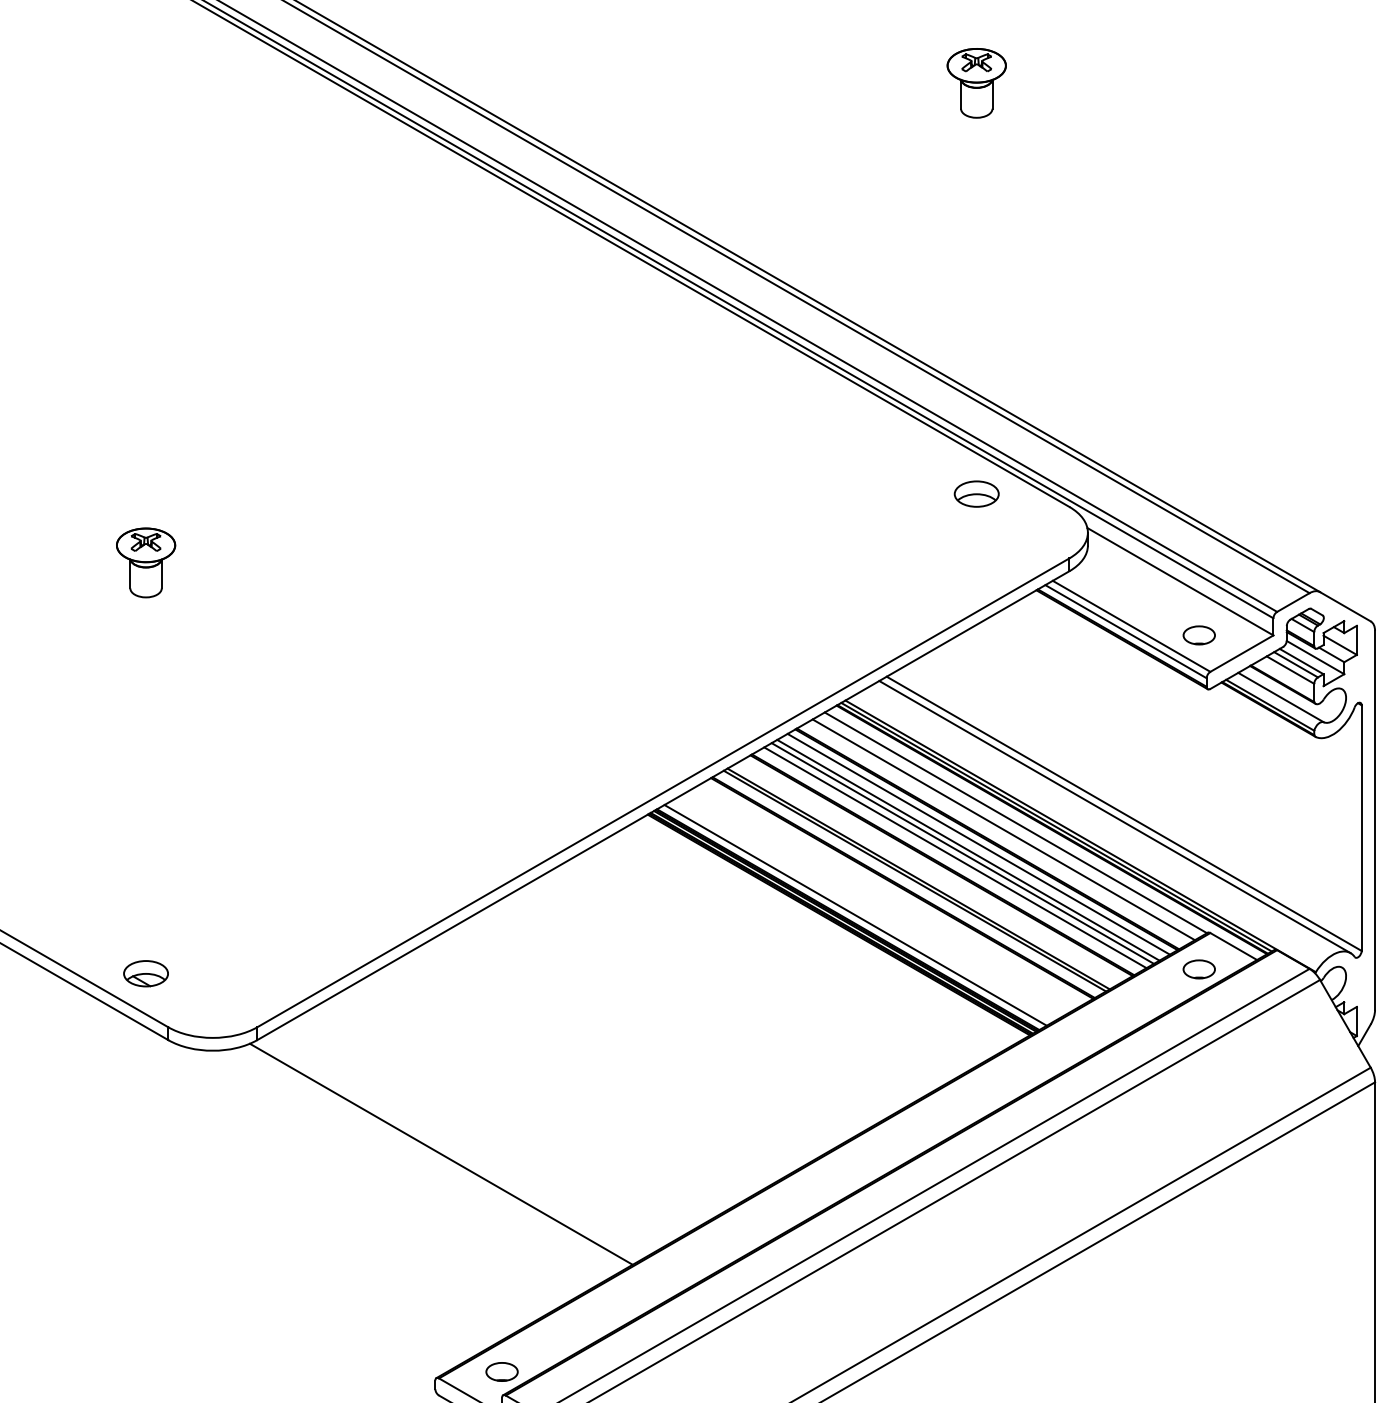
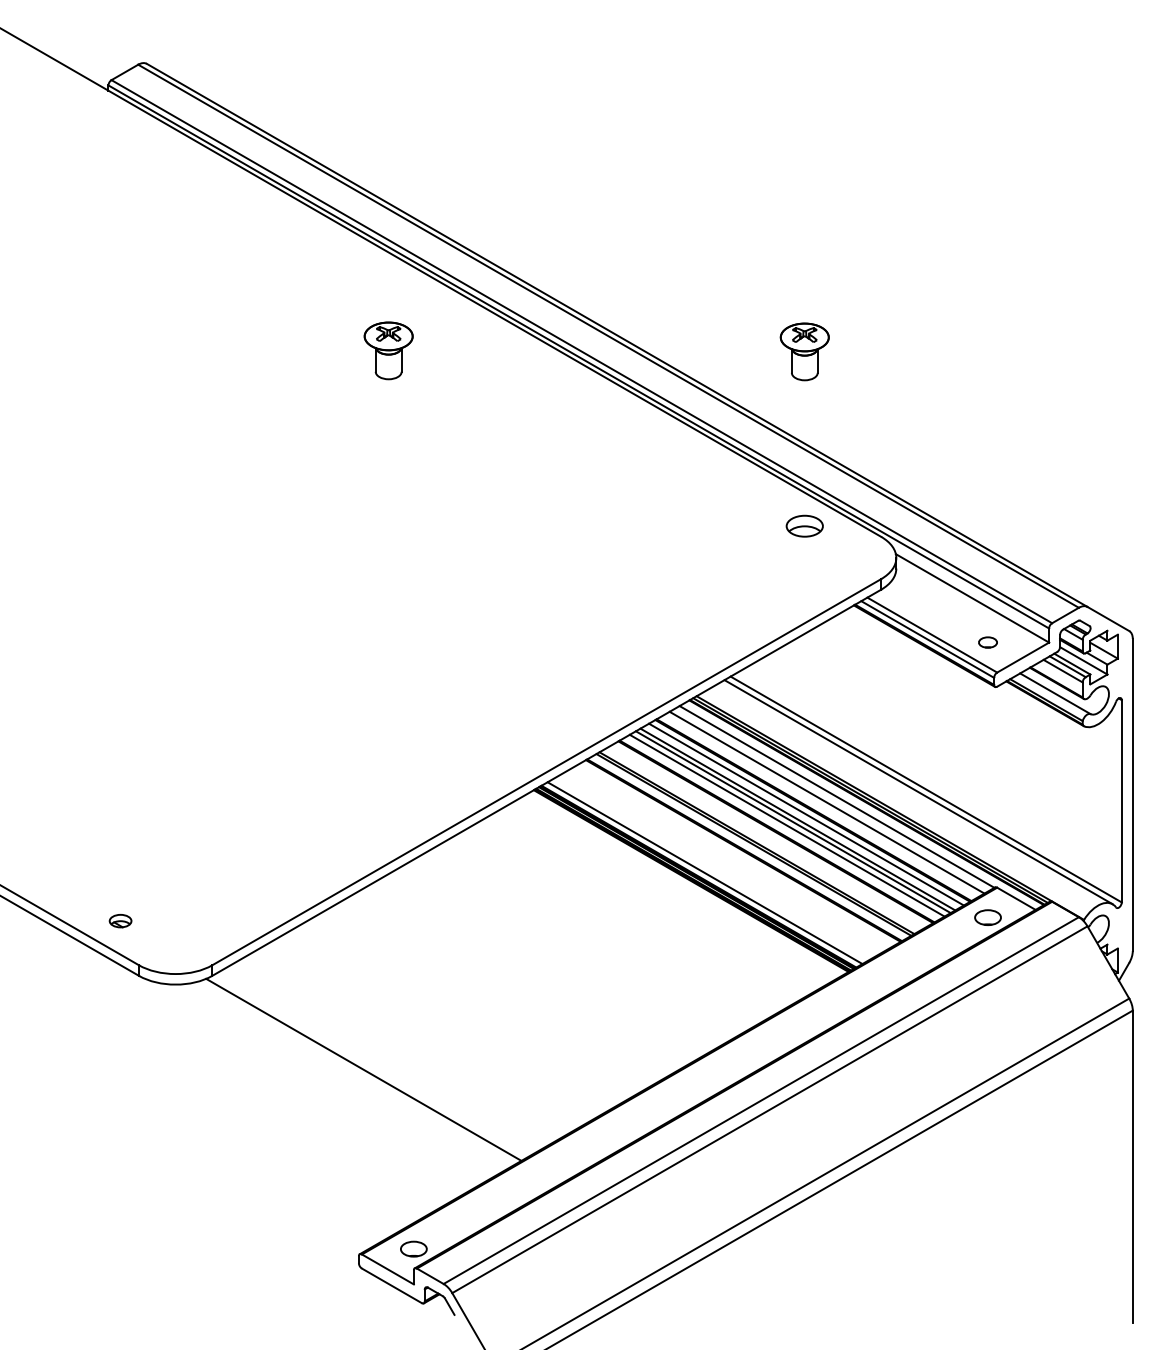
part: (976, 82) -> (804, 351), moved
part: (145, 562) -> (388, 350), moved
part: (1198, 635) -> (987, 642), size x0.7
part: (145, 972) -> (120, 920), size x0.6

